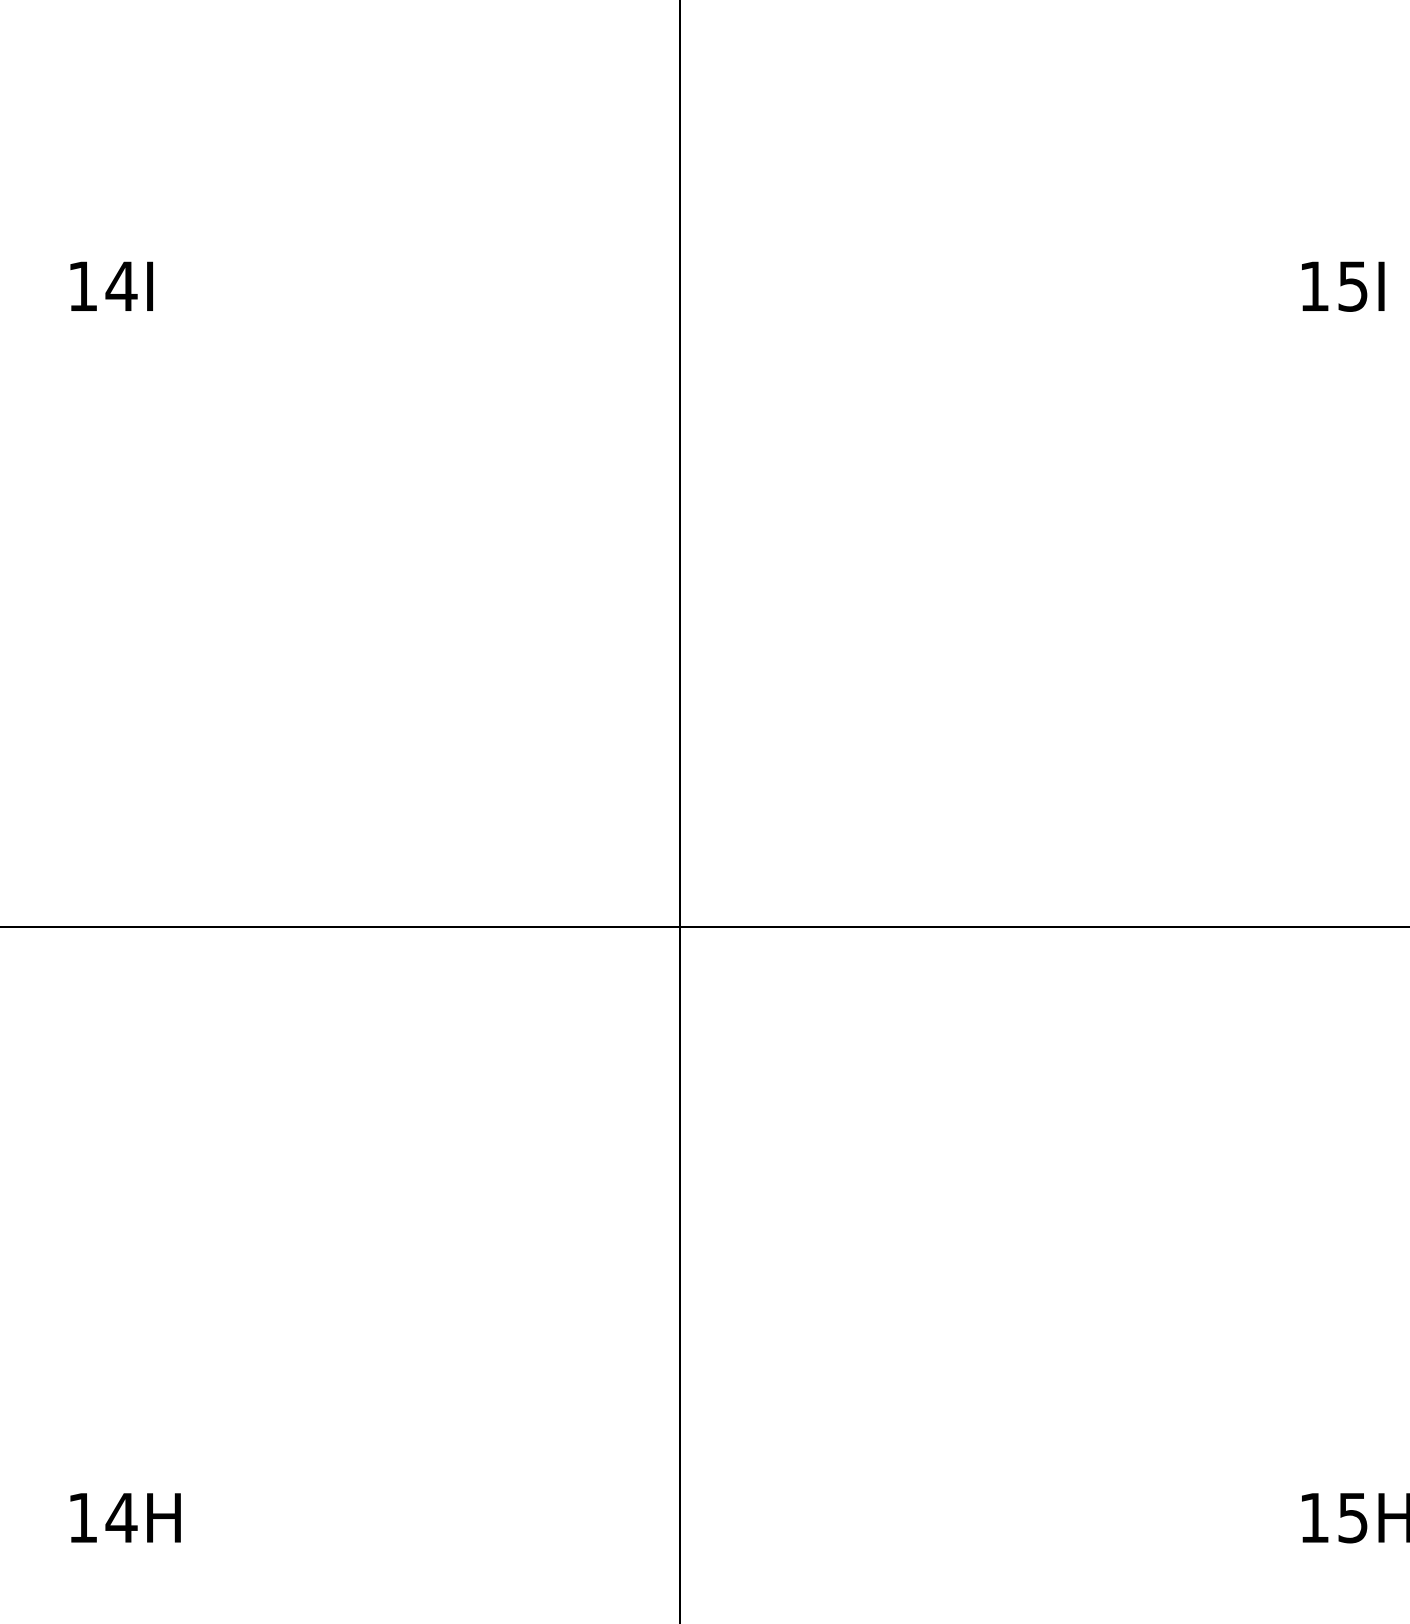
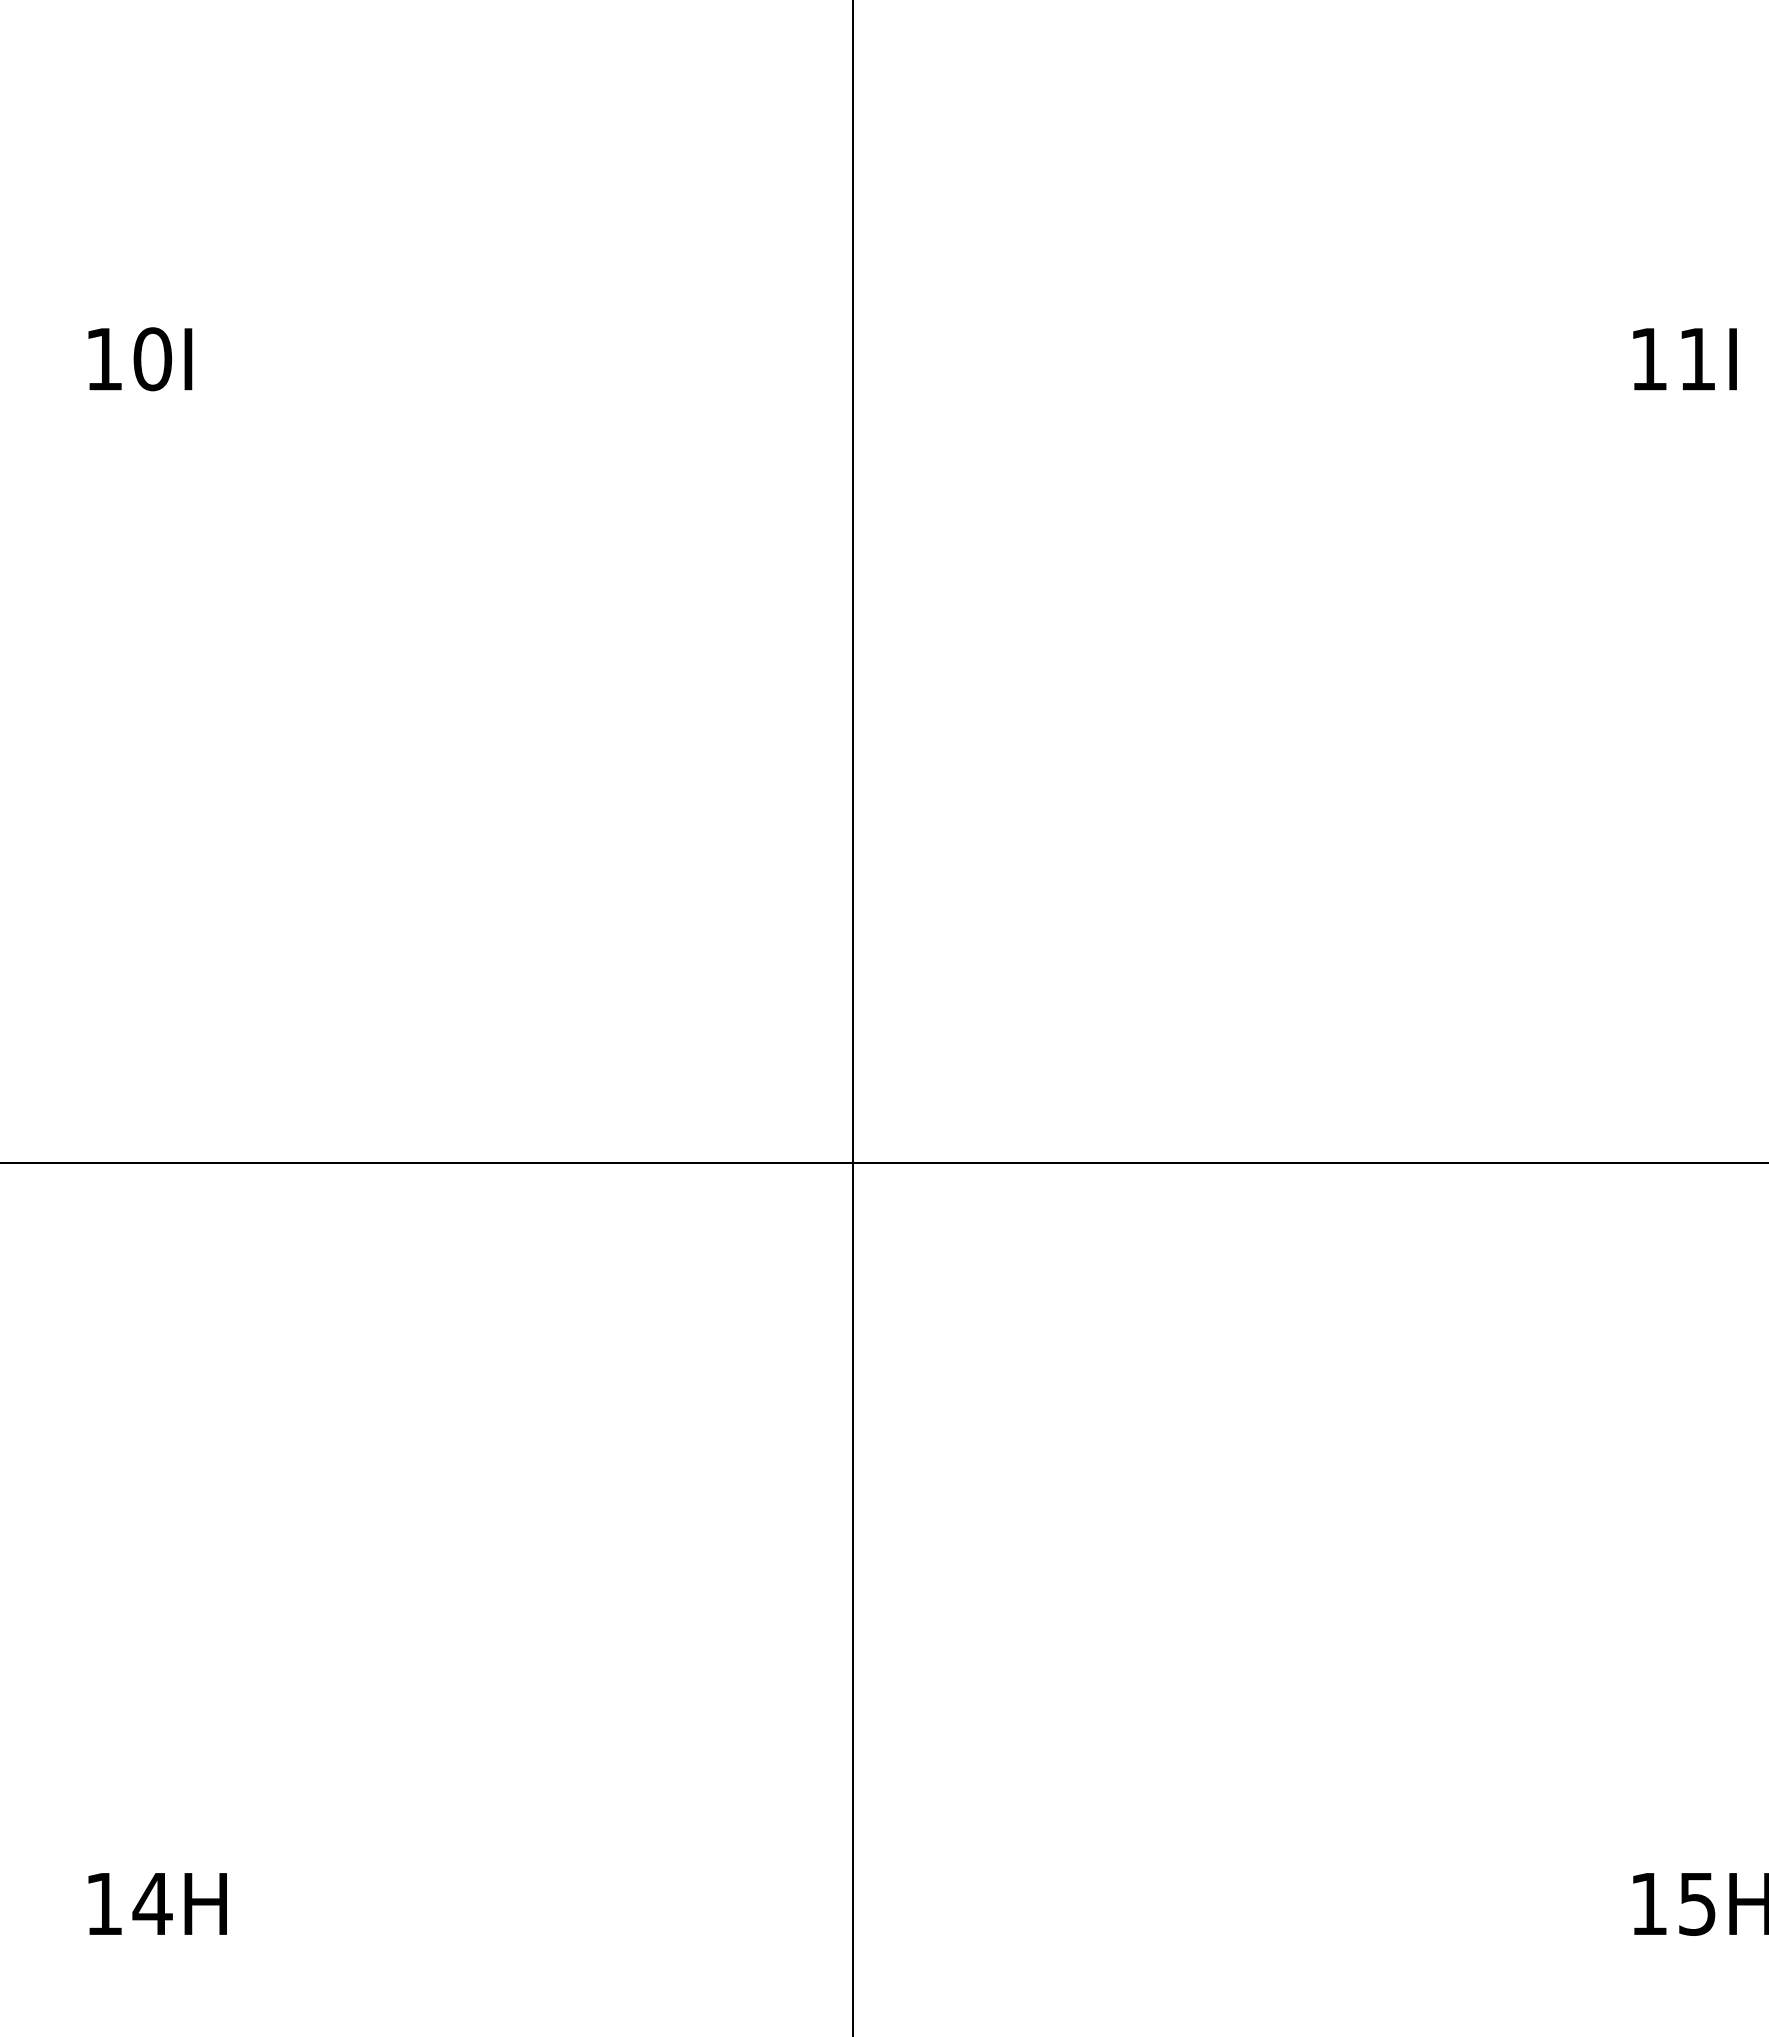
text: (121, 286) -> (152, 359), 14I -> 10I
text: (1353, 286) -> (1697, 359), 15I -> 11I

